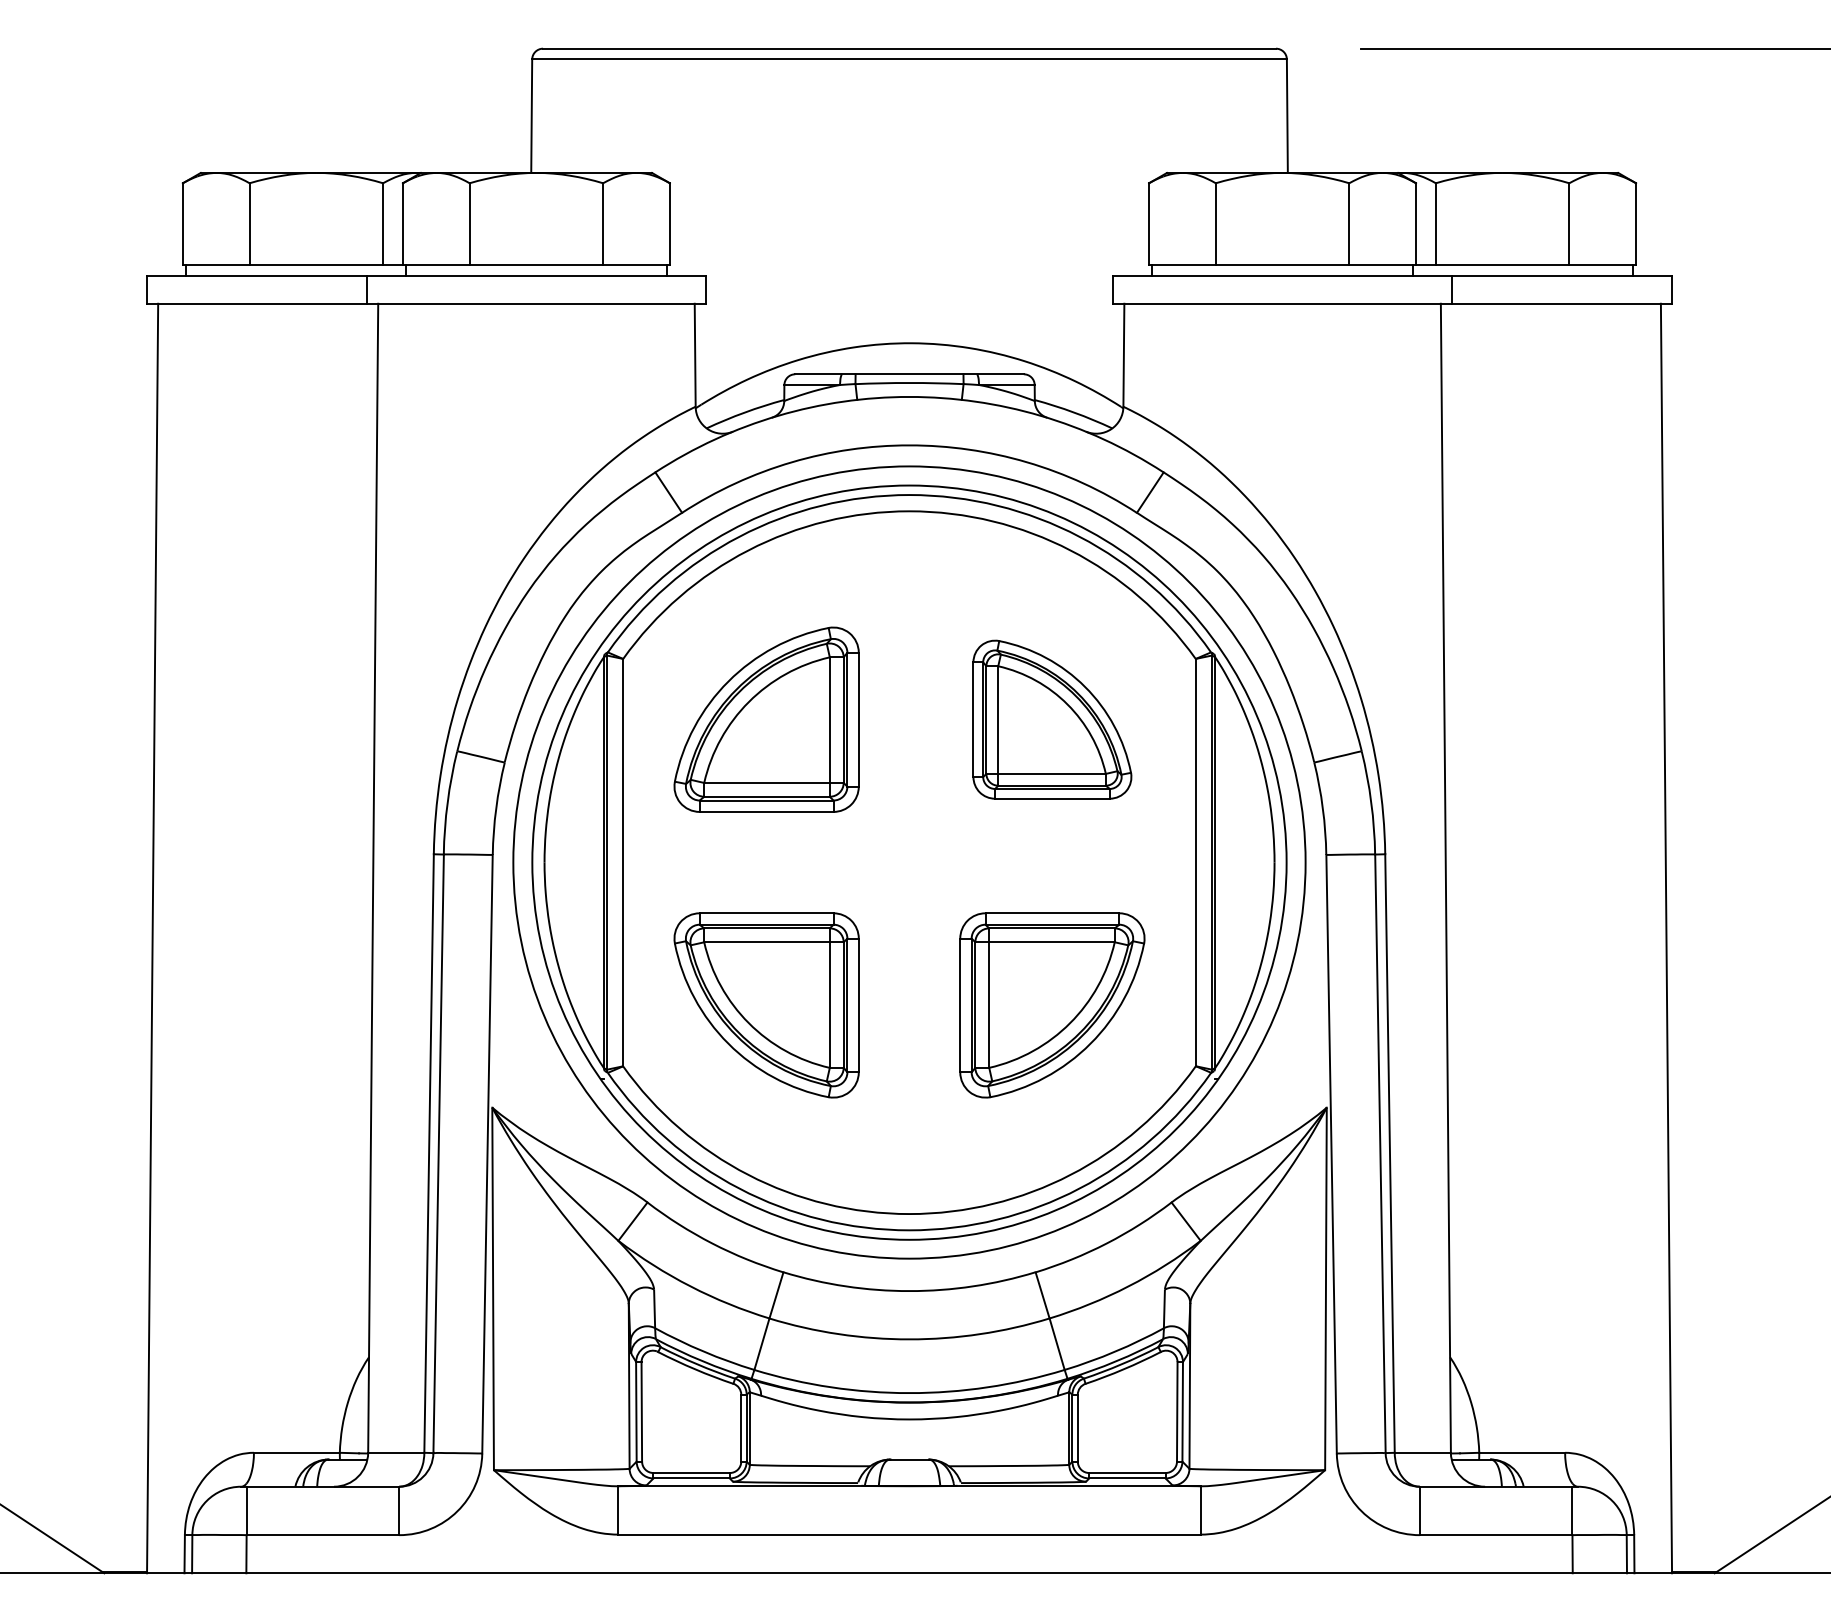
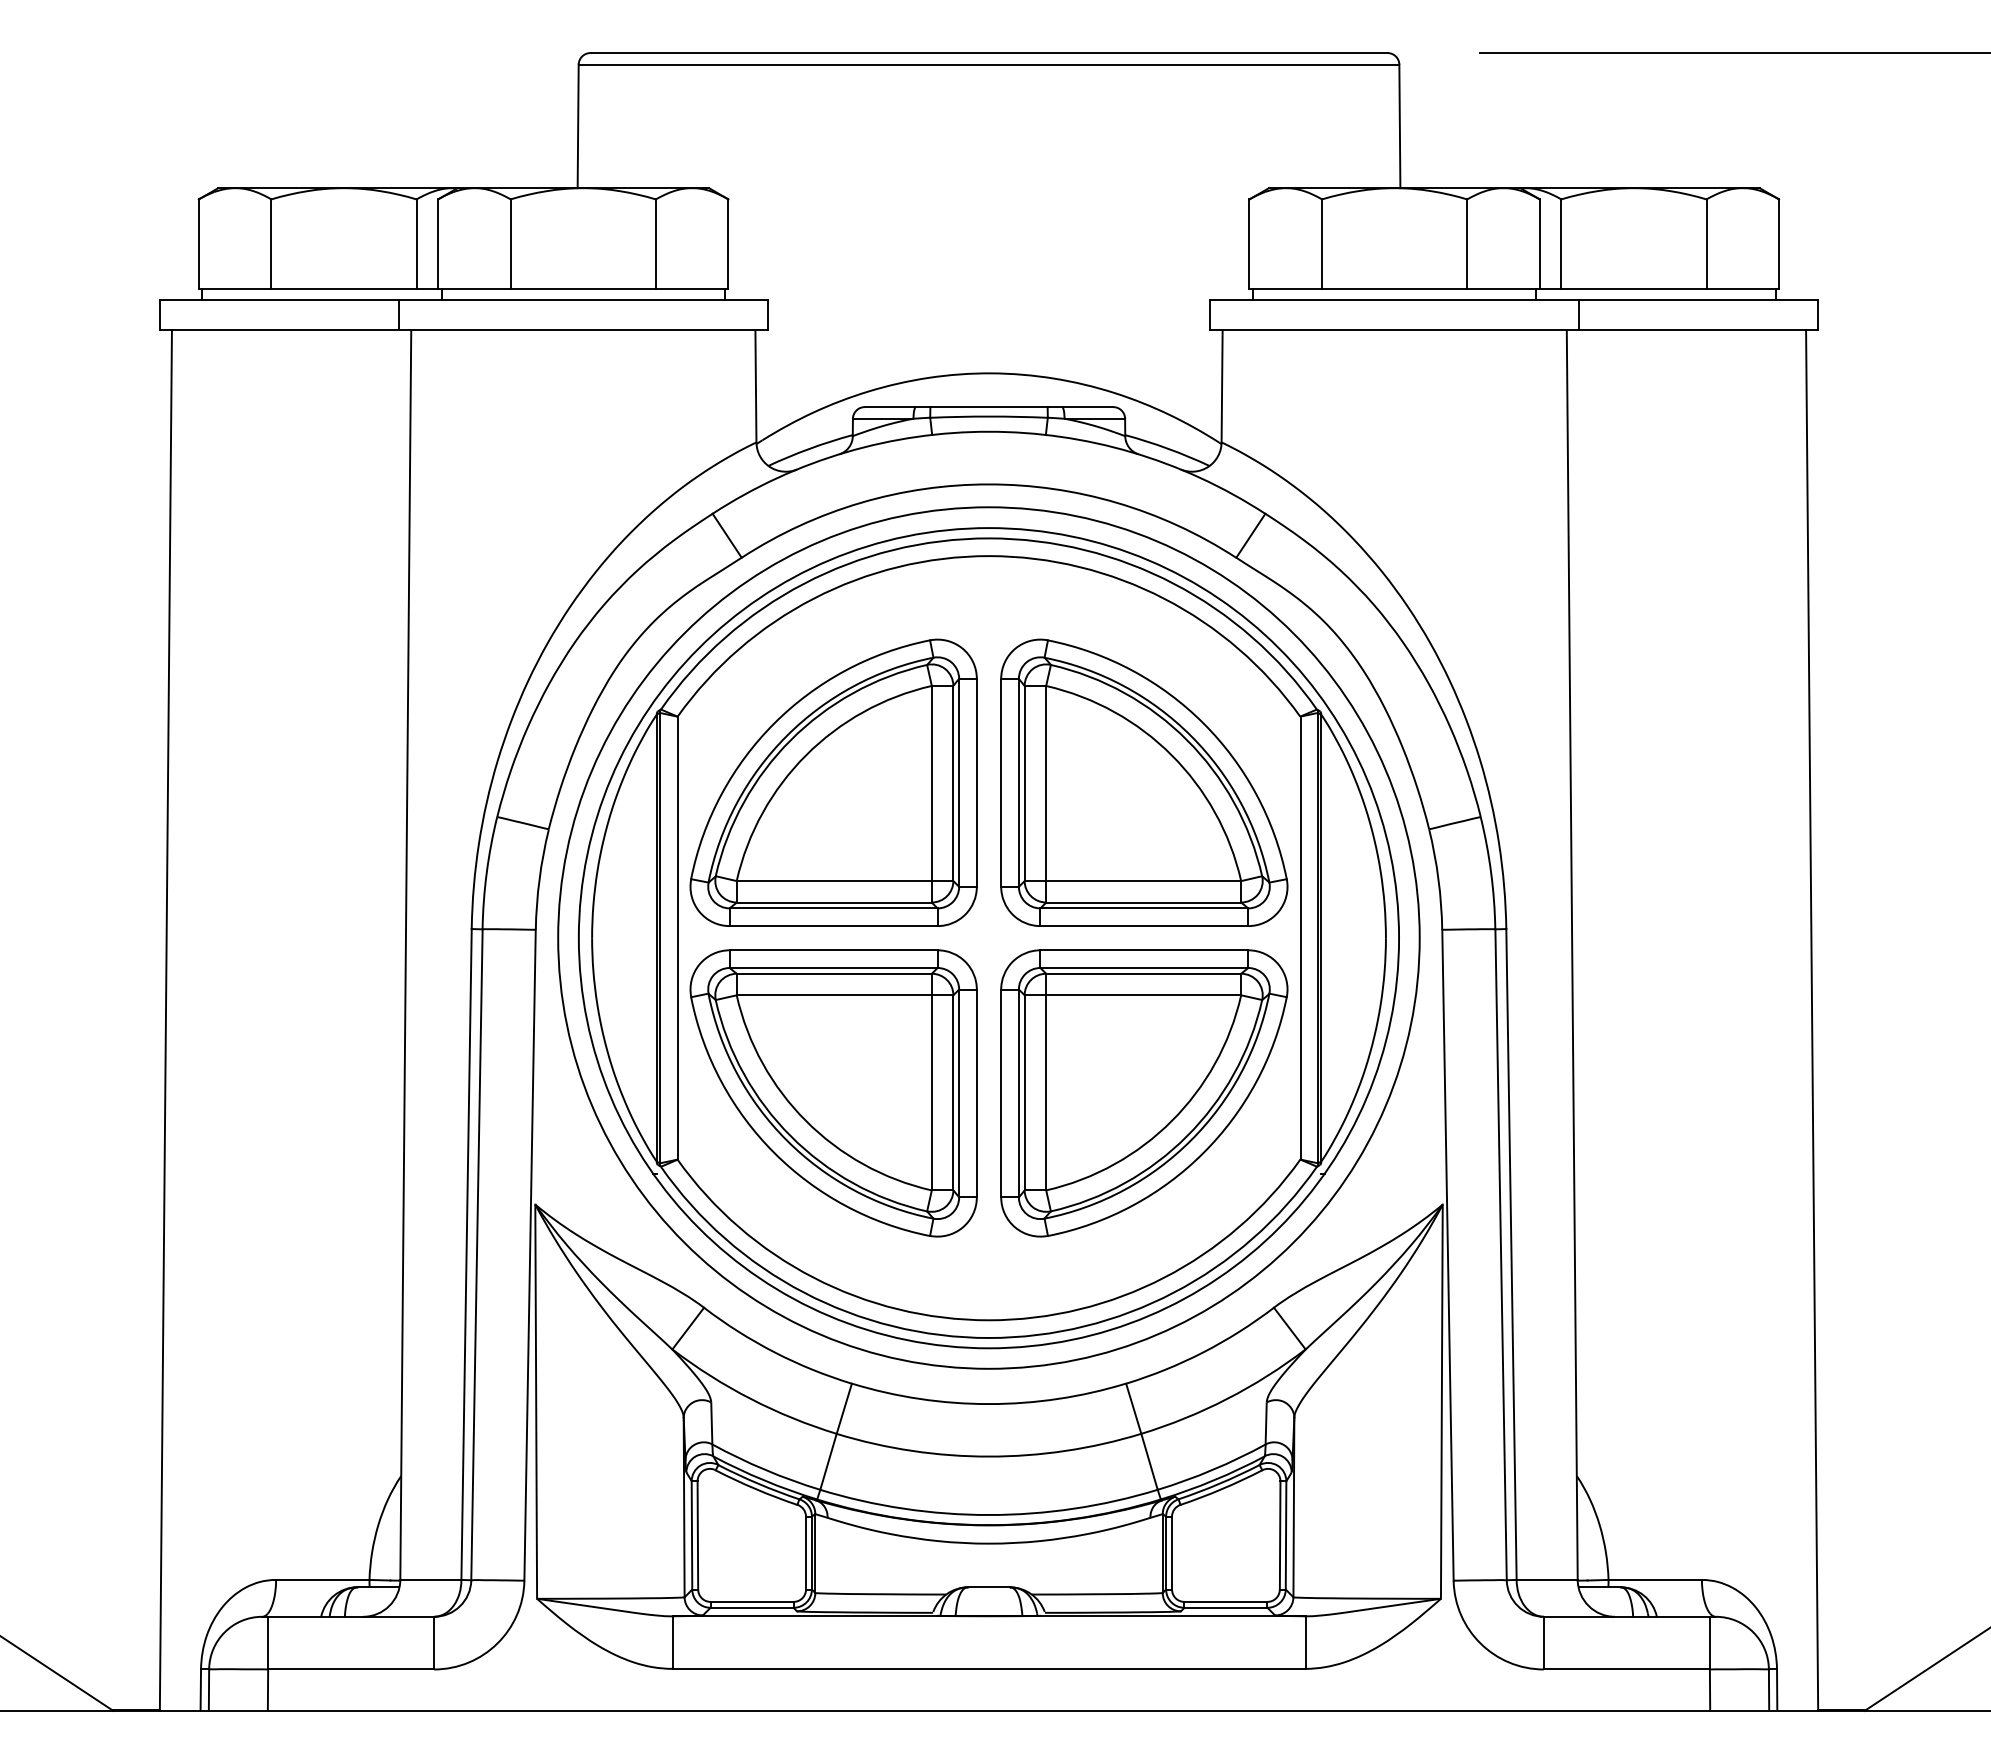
part: (766, 719) -> (833, 782), size x1.43
part: (1052, 719) -> (1144, 782), size x1.67
part: (766, 1005) -> (833, 1093), size x1.43
part: (1052, 1005) -> (1144, 1093), size x1.43

